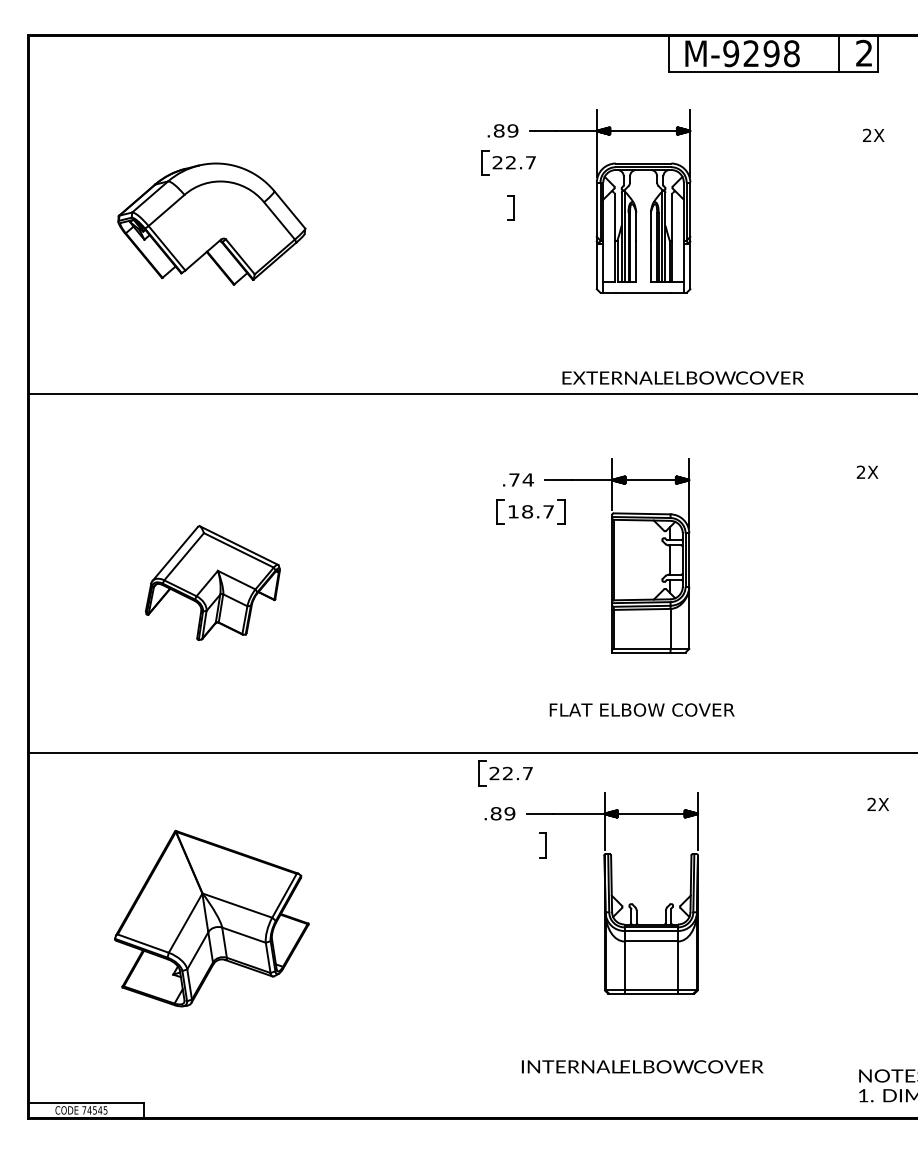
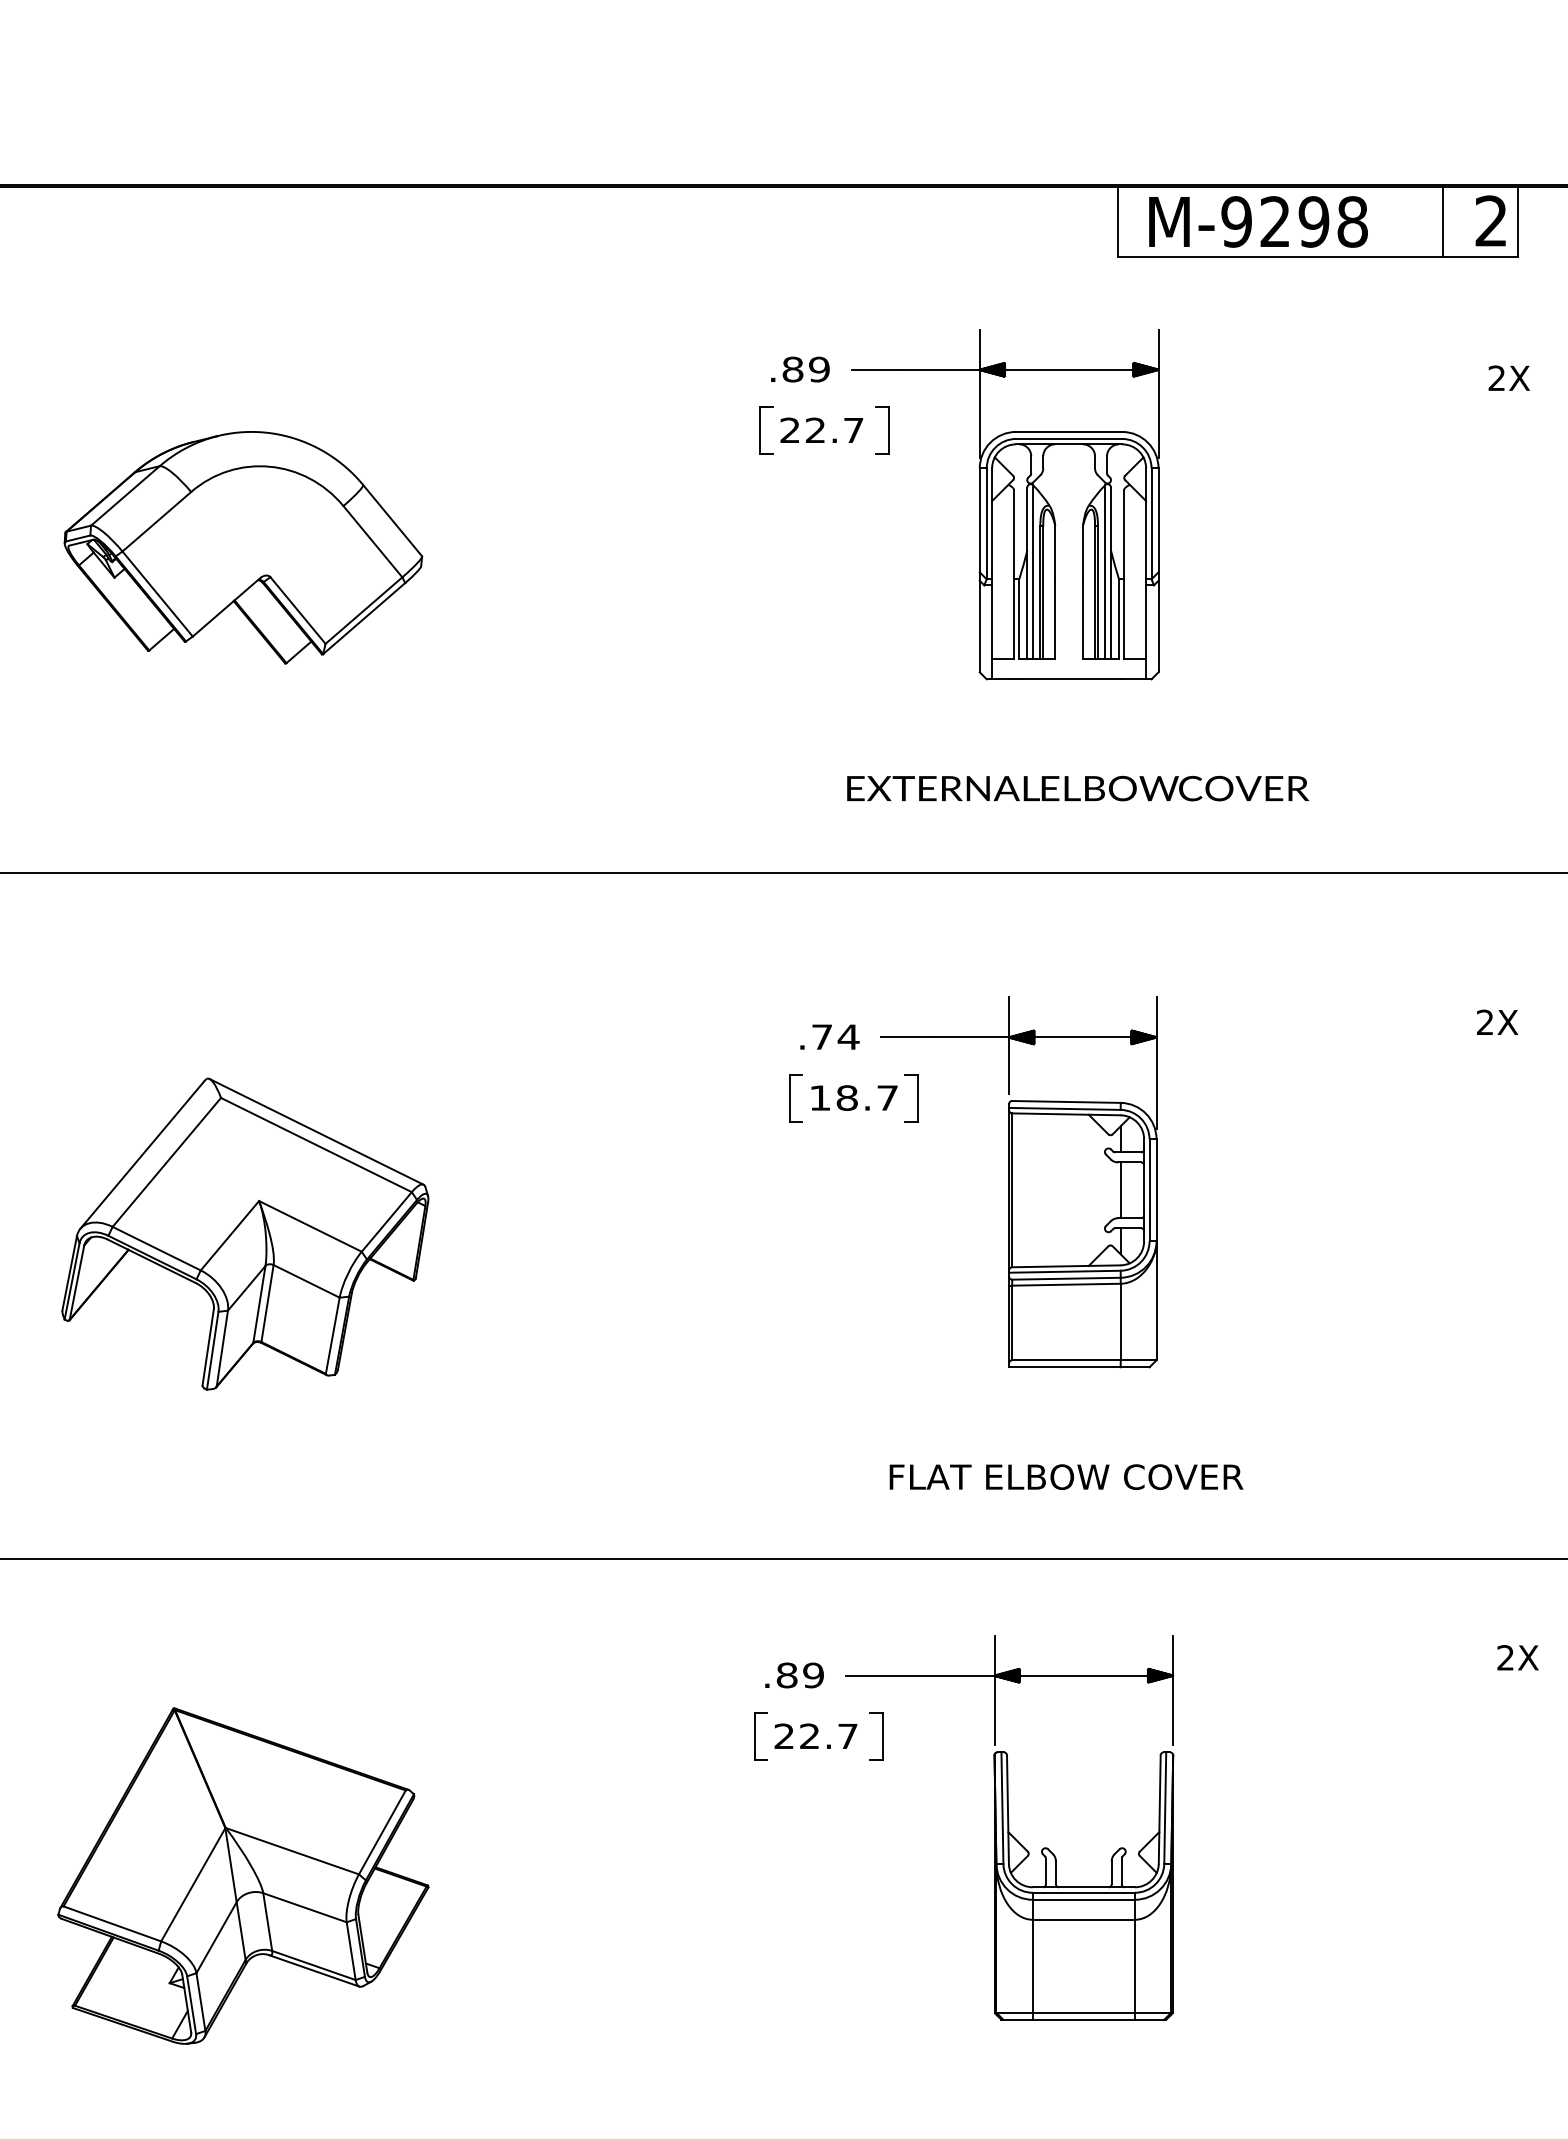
part: (510, 207) -> (881, 429), moved
text: (682, 377) -> (1076, 787), moved
part: (212, 582) -> (244, 1233), size x1.43
part: (505, 773) -> (805, 1736), moved

